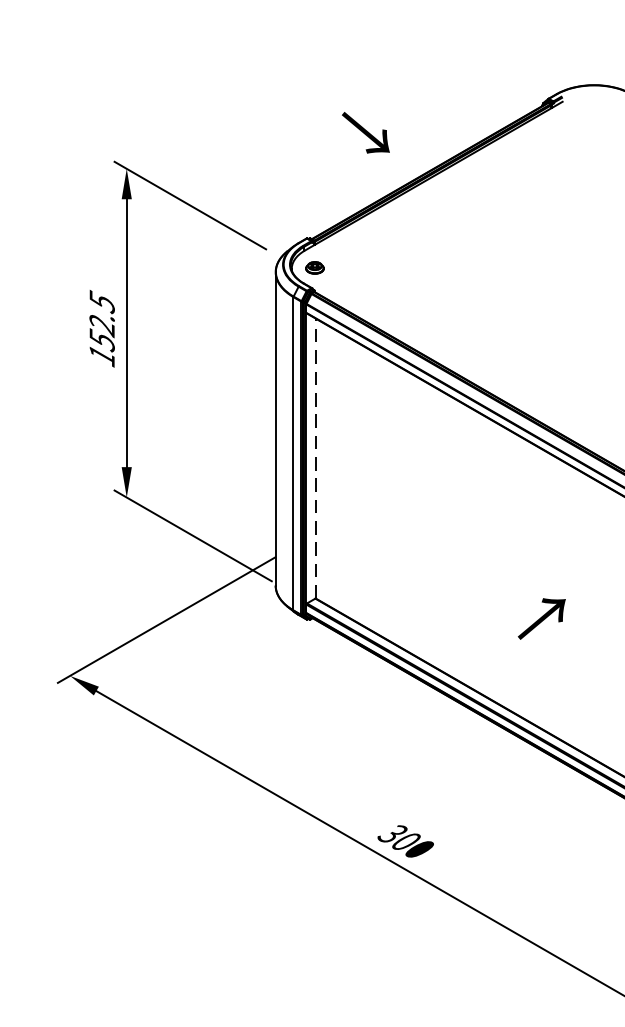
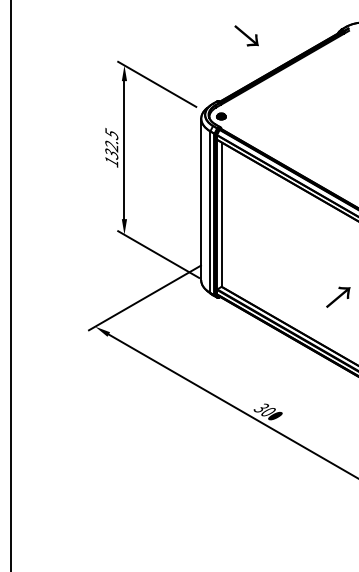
text: (365, 132) -> (246, 35), moved
text: (101, 335) -> (111, 151), 152.5 -> 132.5
line: (315, 458) -> (221, 214), dashed -> solid

